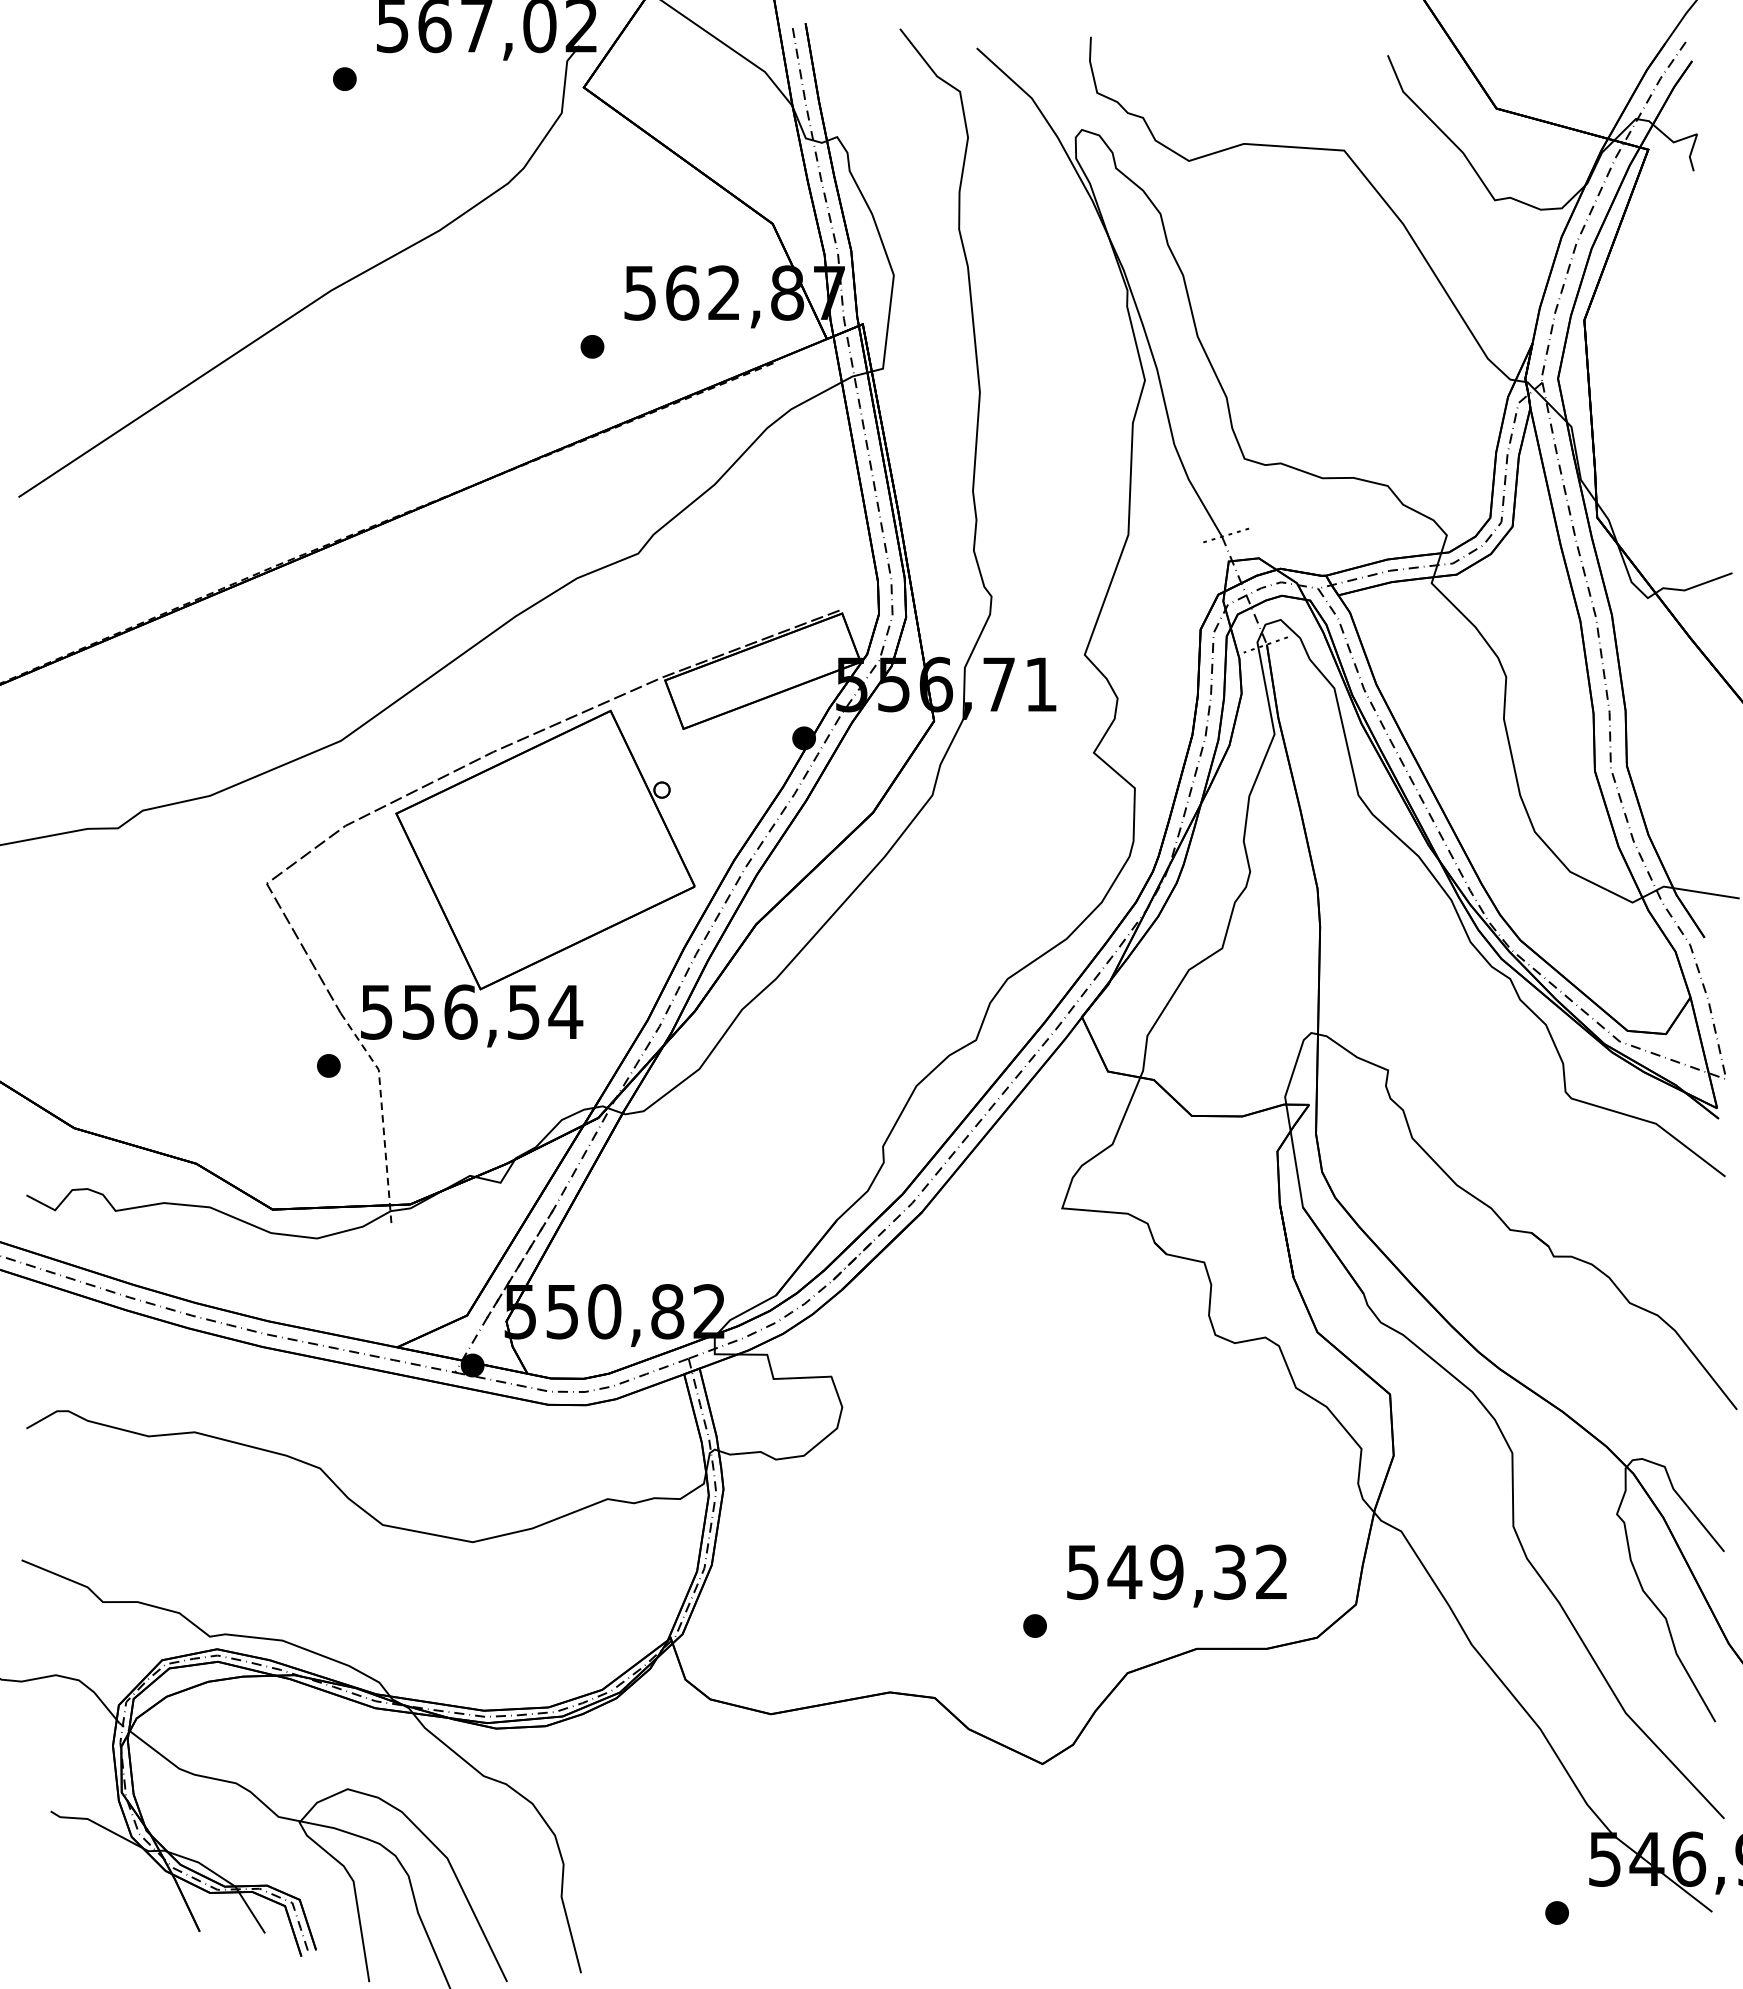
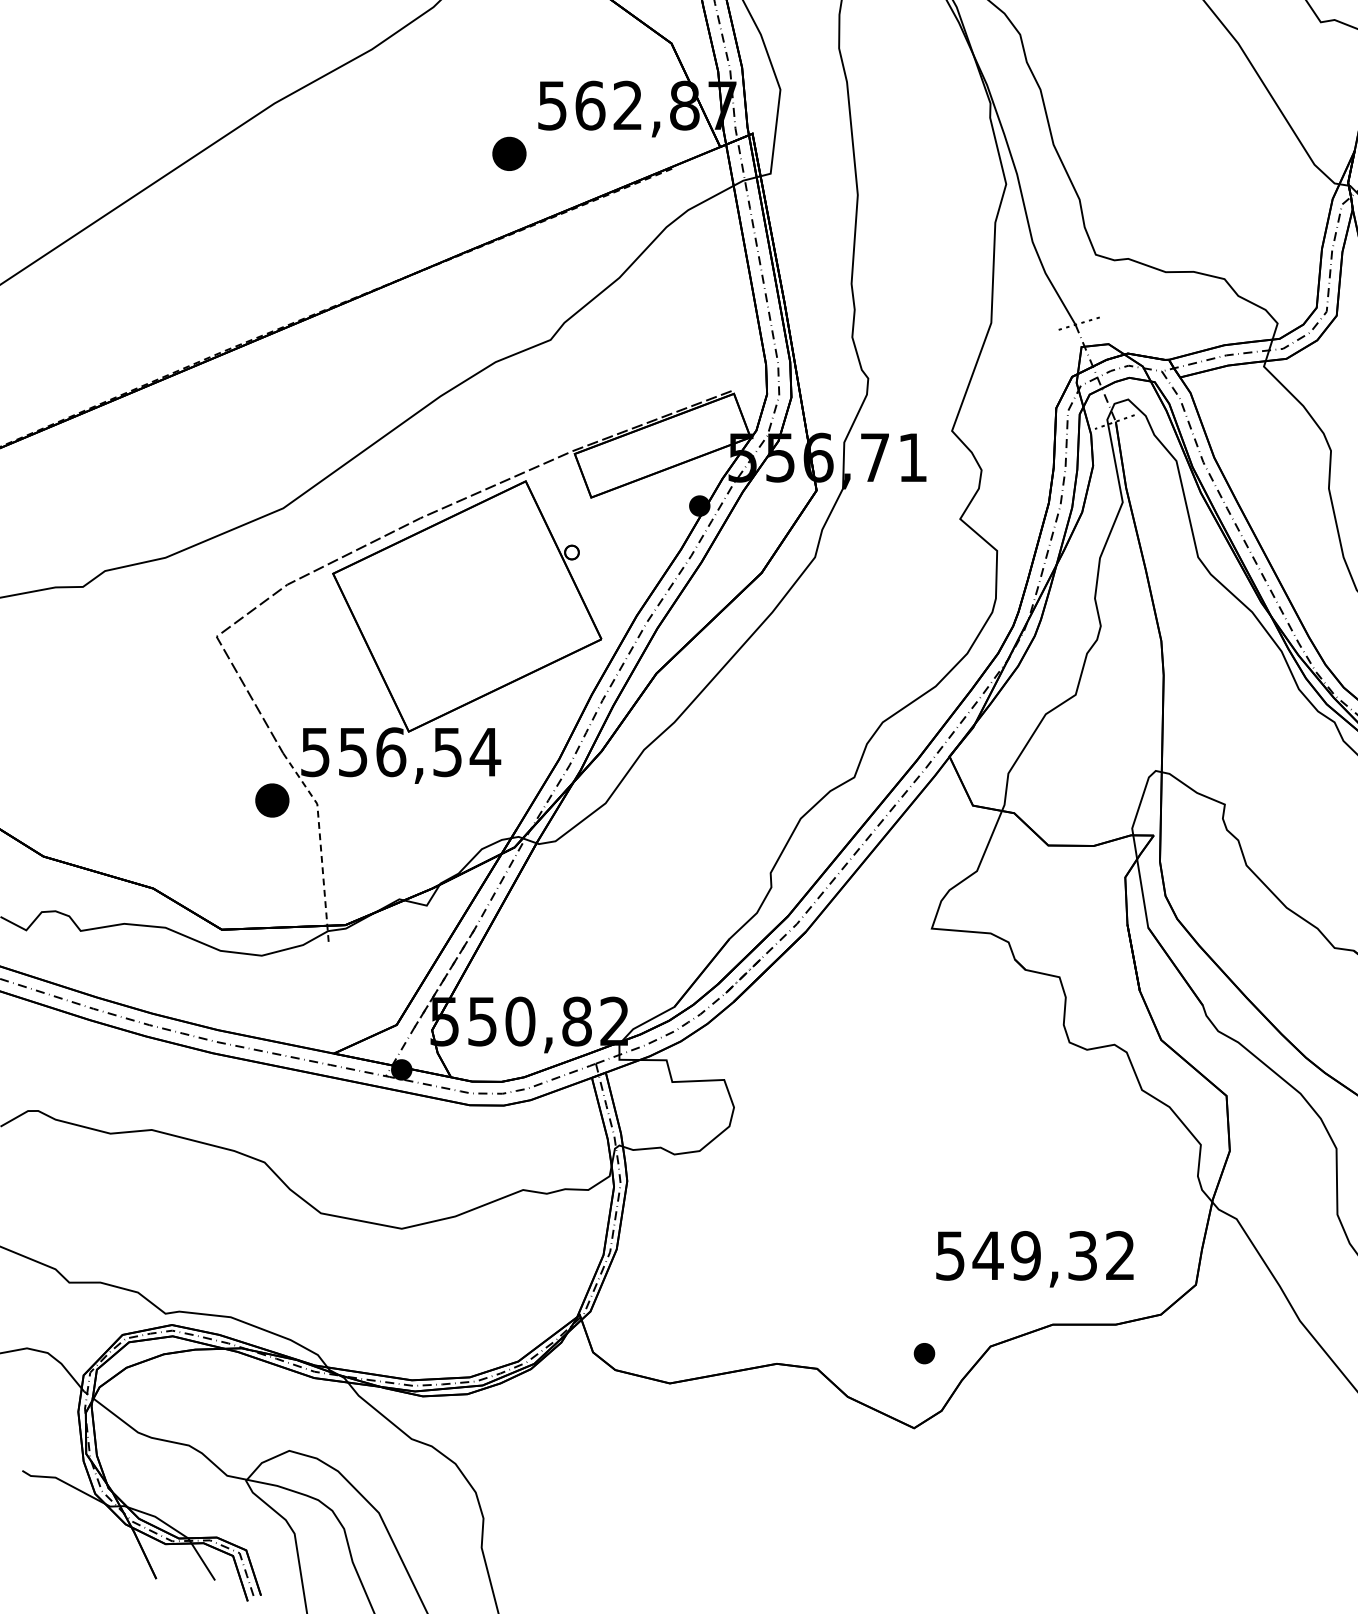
part: (592, 346) -> (509, 153), size x1.6
part: (328, 1065) -> (272, 800), size x1.6
part: (1034, 1625) -> (923, 1353), moved

